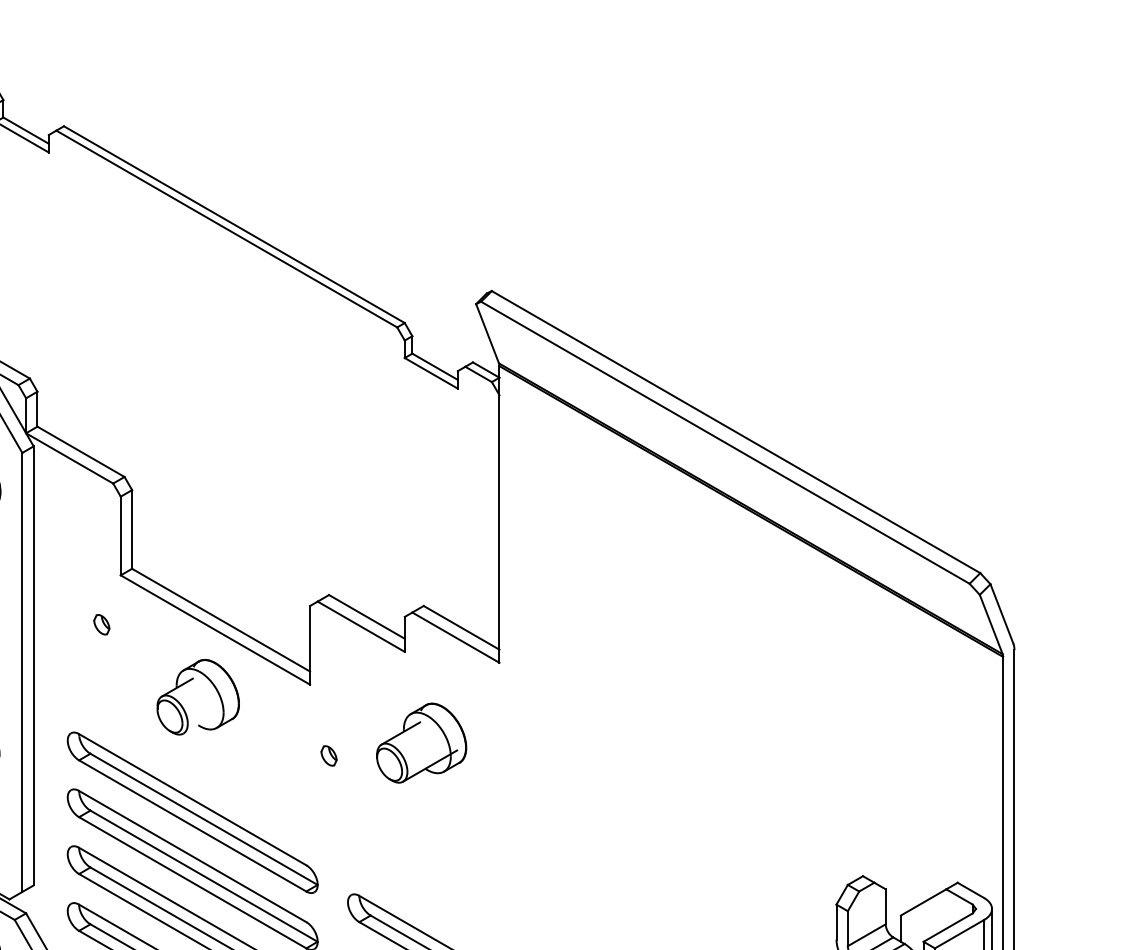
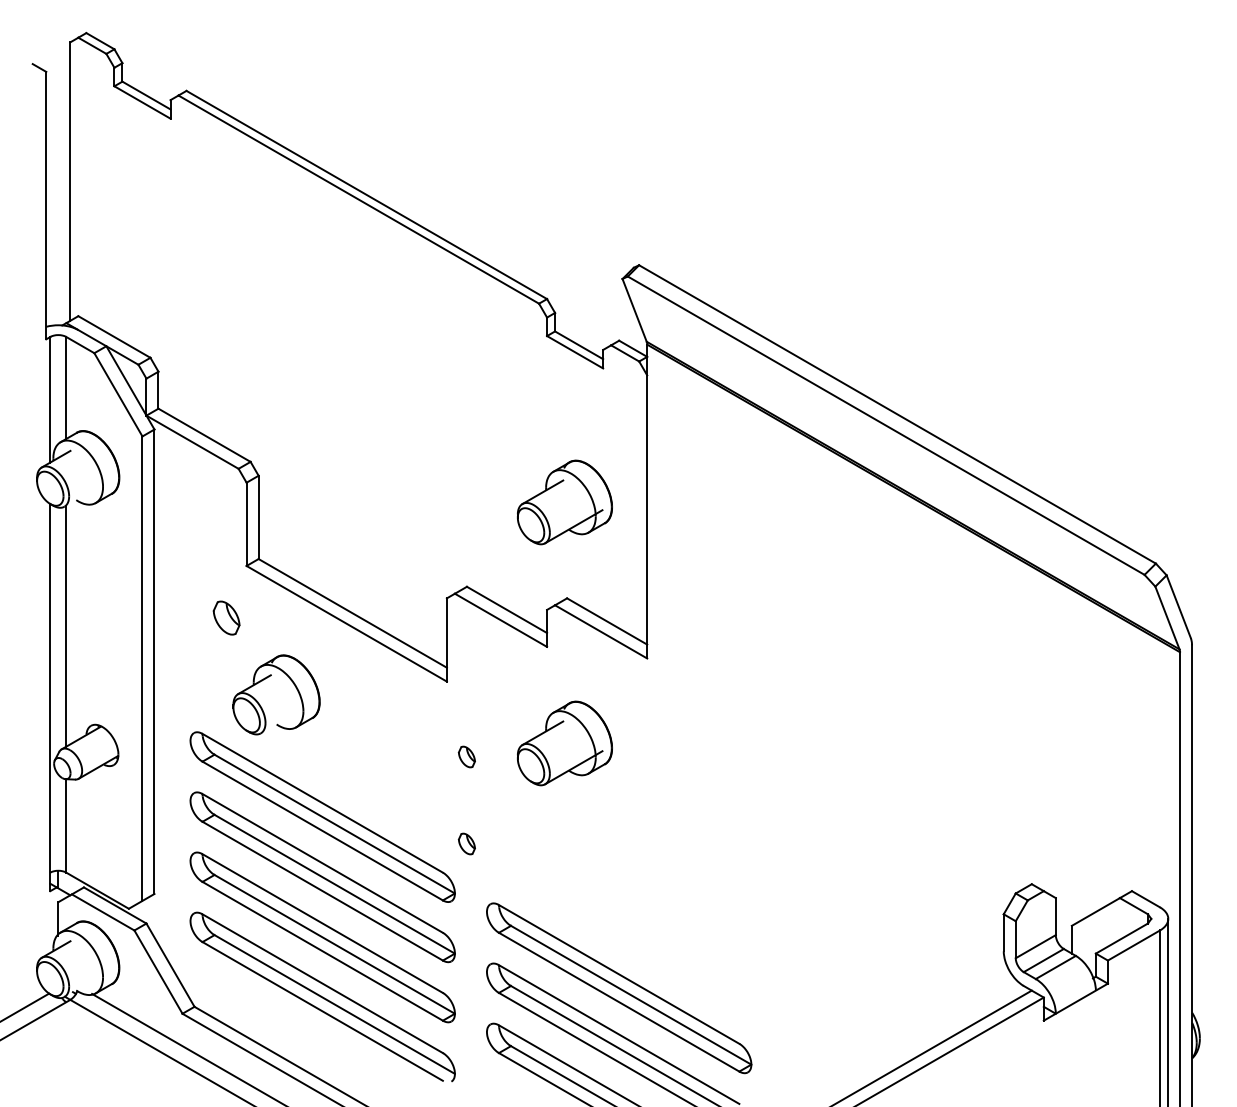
part: (421, 515) -> (564, 502), added
part: (101, 625) -> (226, 618), size x1.6
part: (189, 681) -> (267, 678), moved
part: (328, 837) -> (466, 843), added

